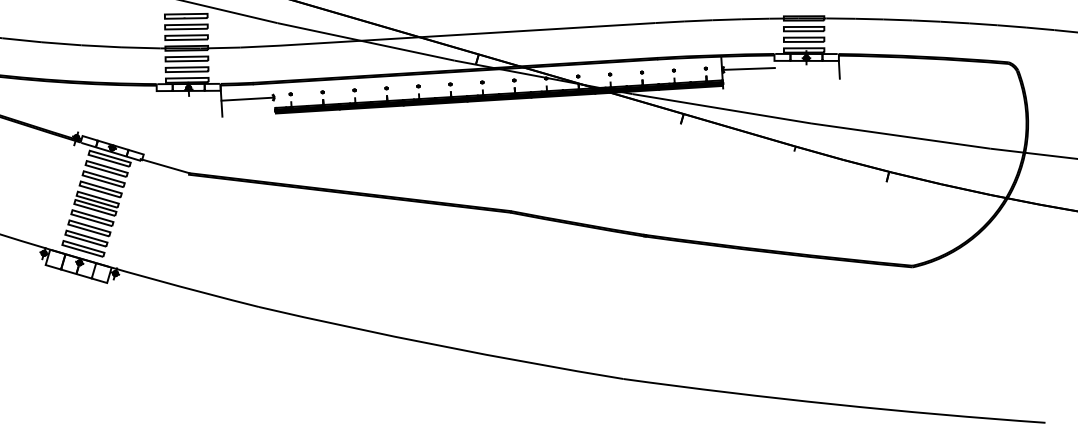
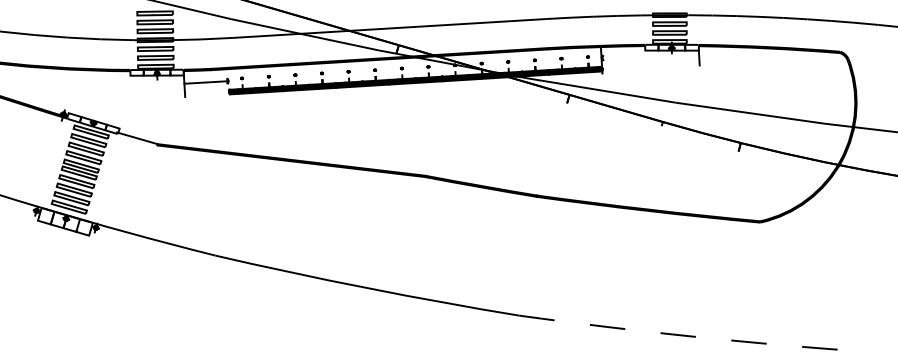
line: (748, 69) -> (623, 57), removed
arc: (833, 404) -> (694, 336), solid -> dashed

